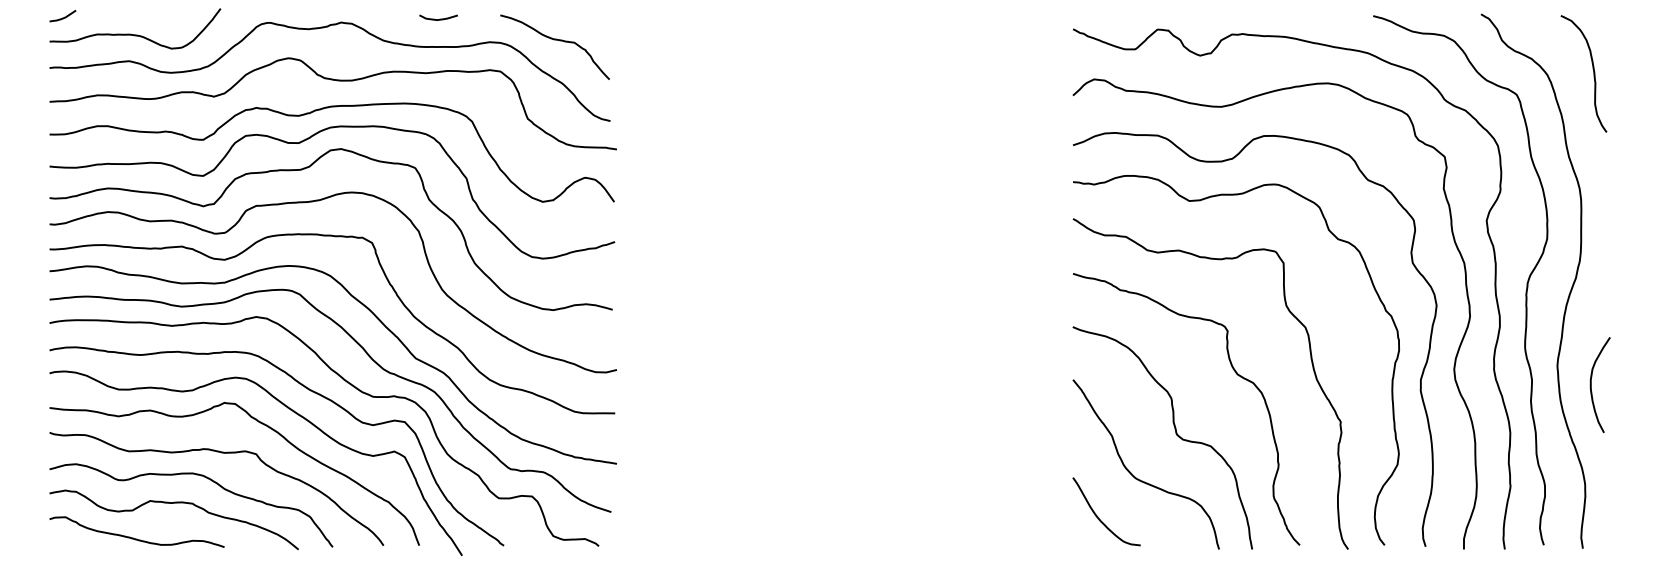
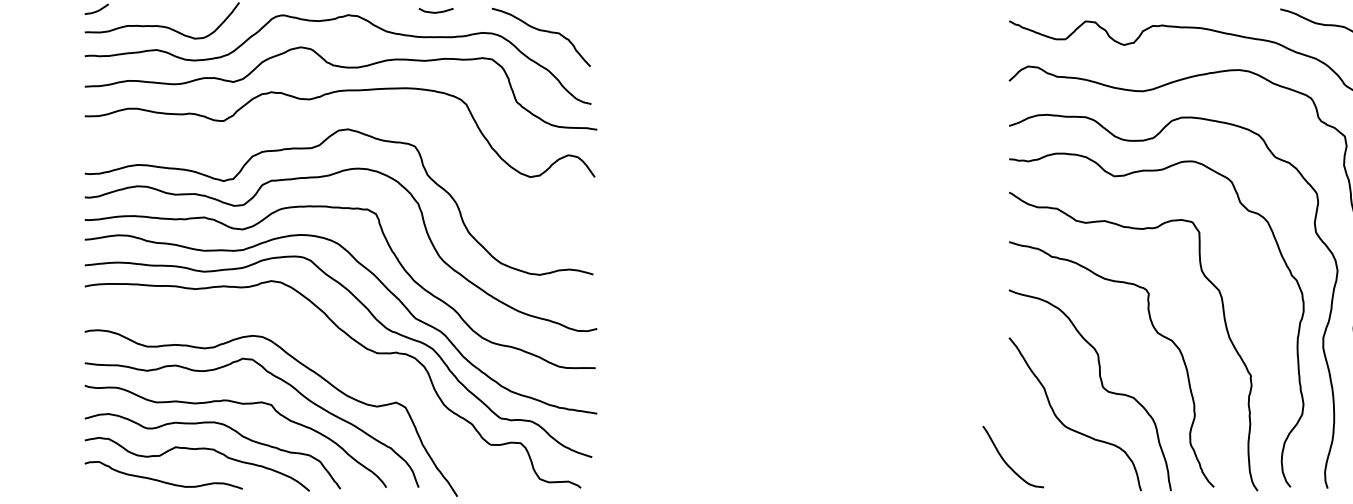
curve: (306, 140) -> (316, 121), removed
curve: (308, 390) -> (318, 347), removed
curve: (1098, 516) -> (1005, 461), moved

